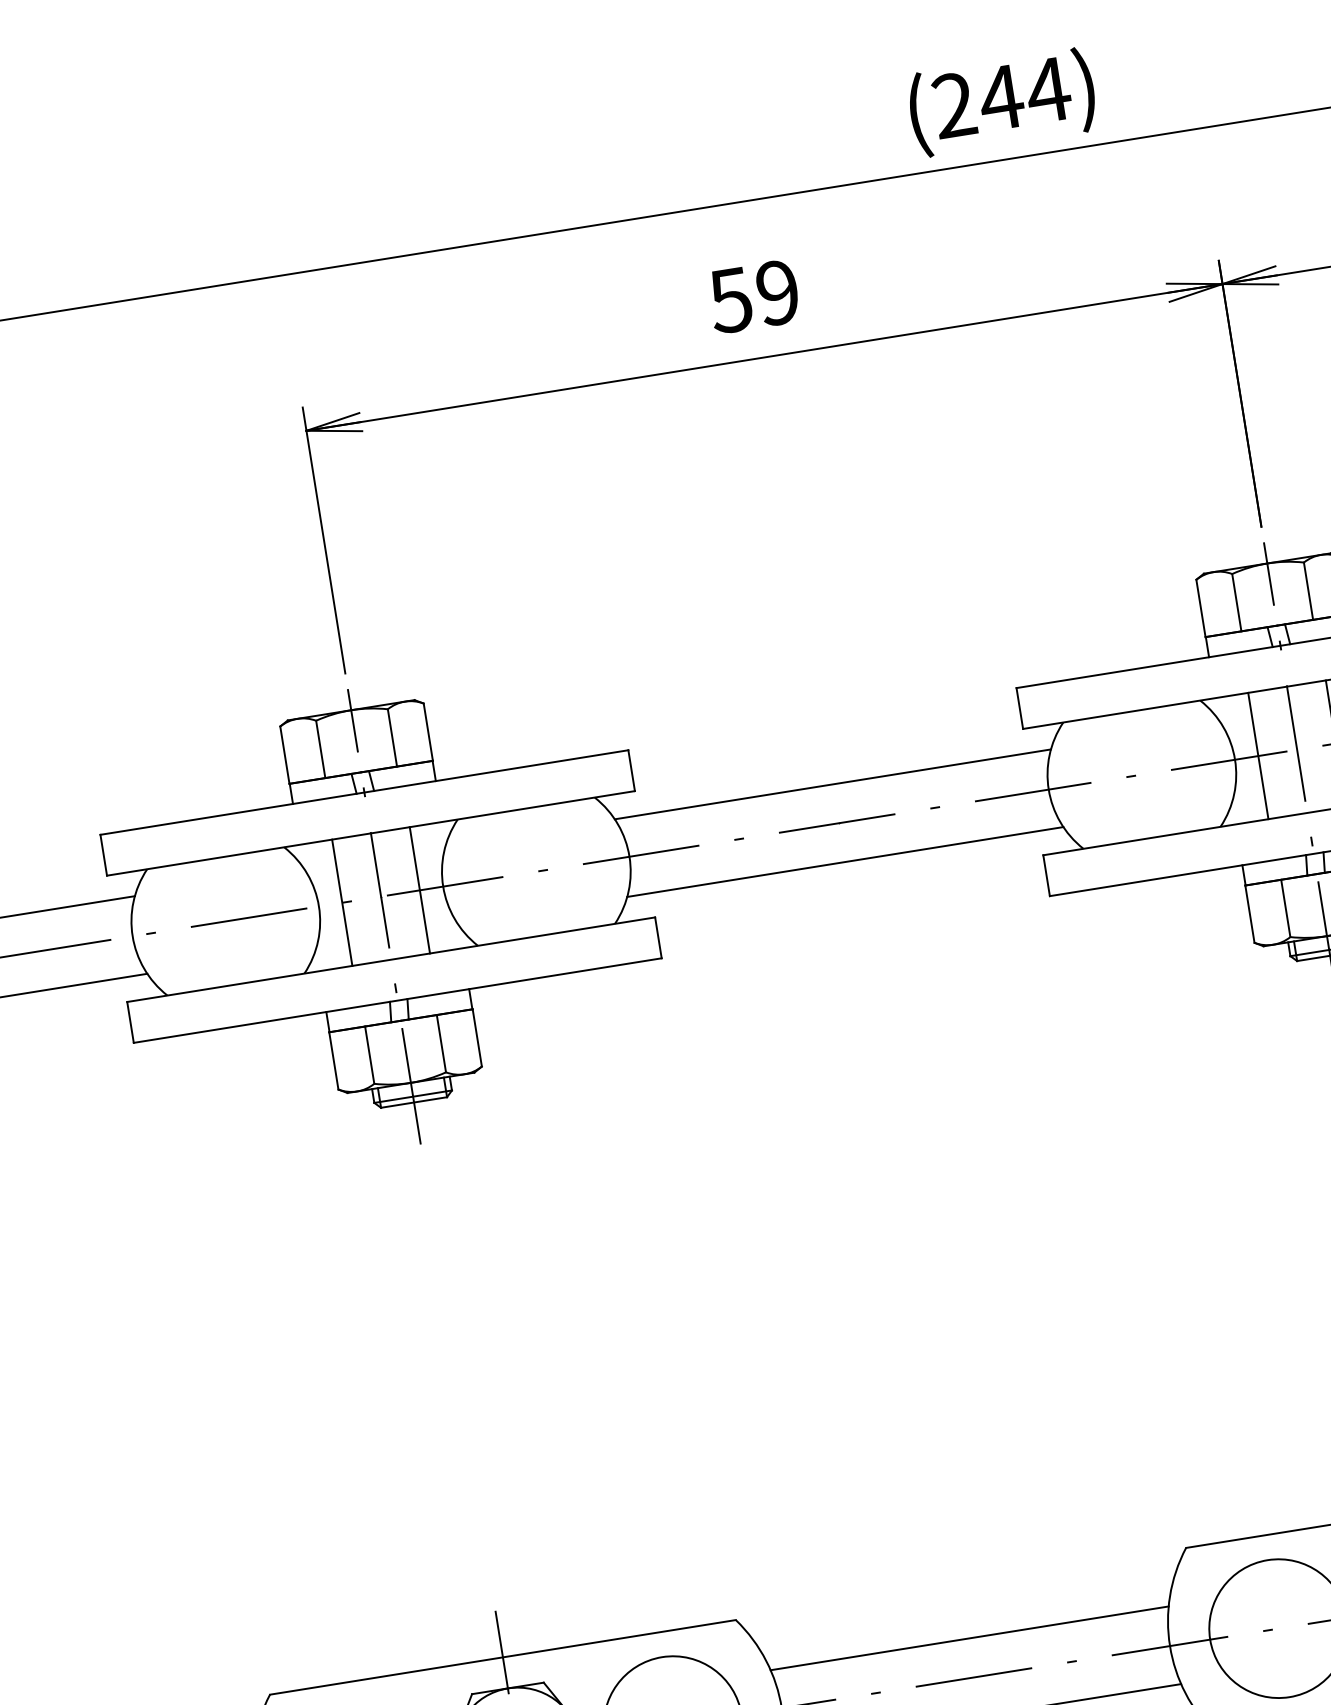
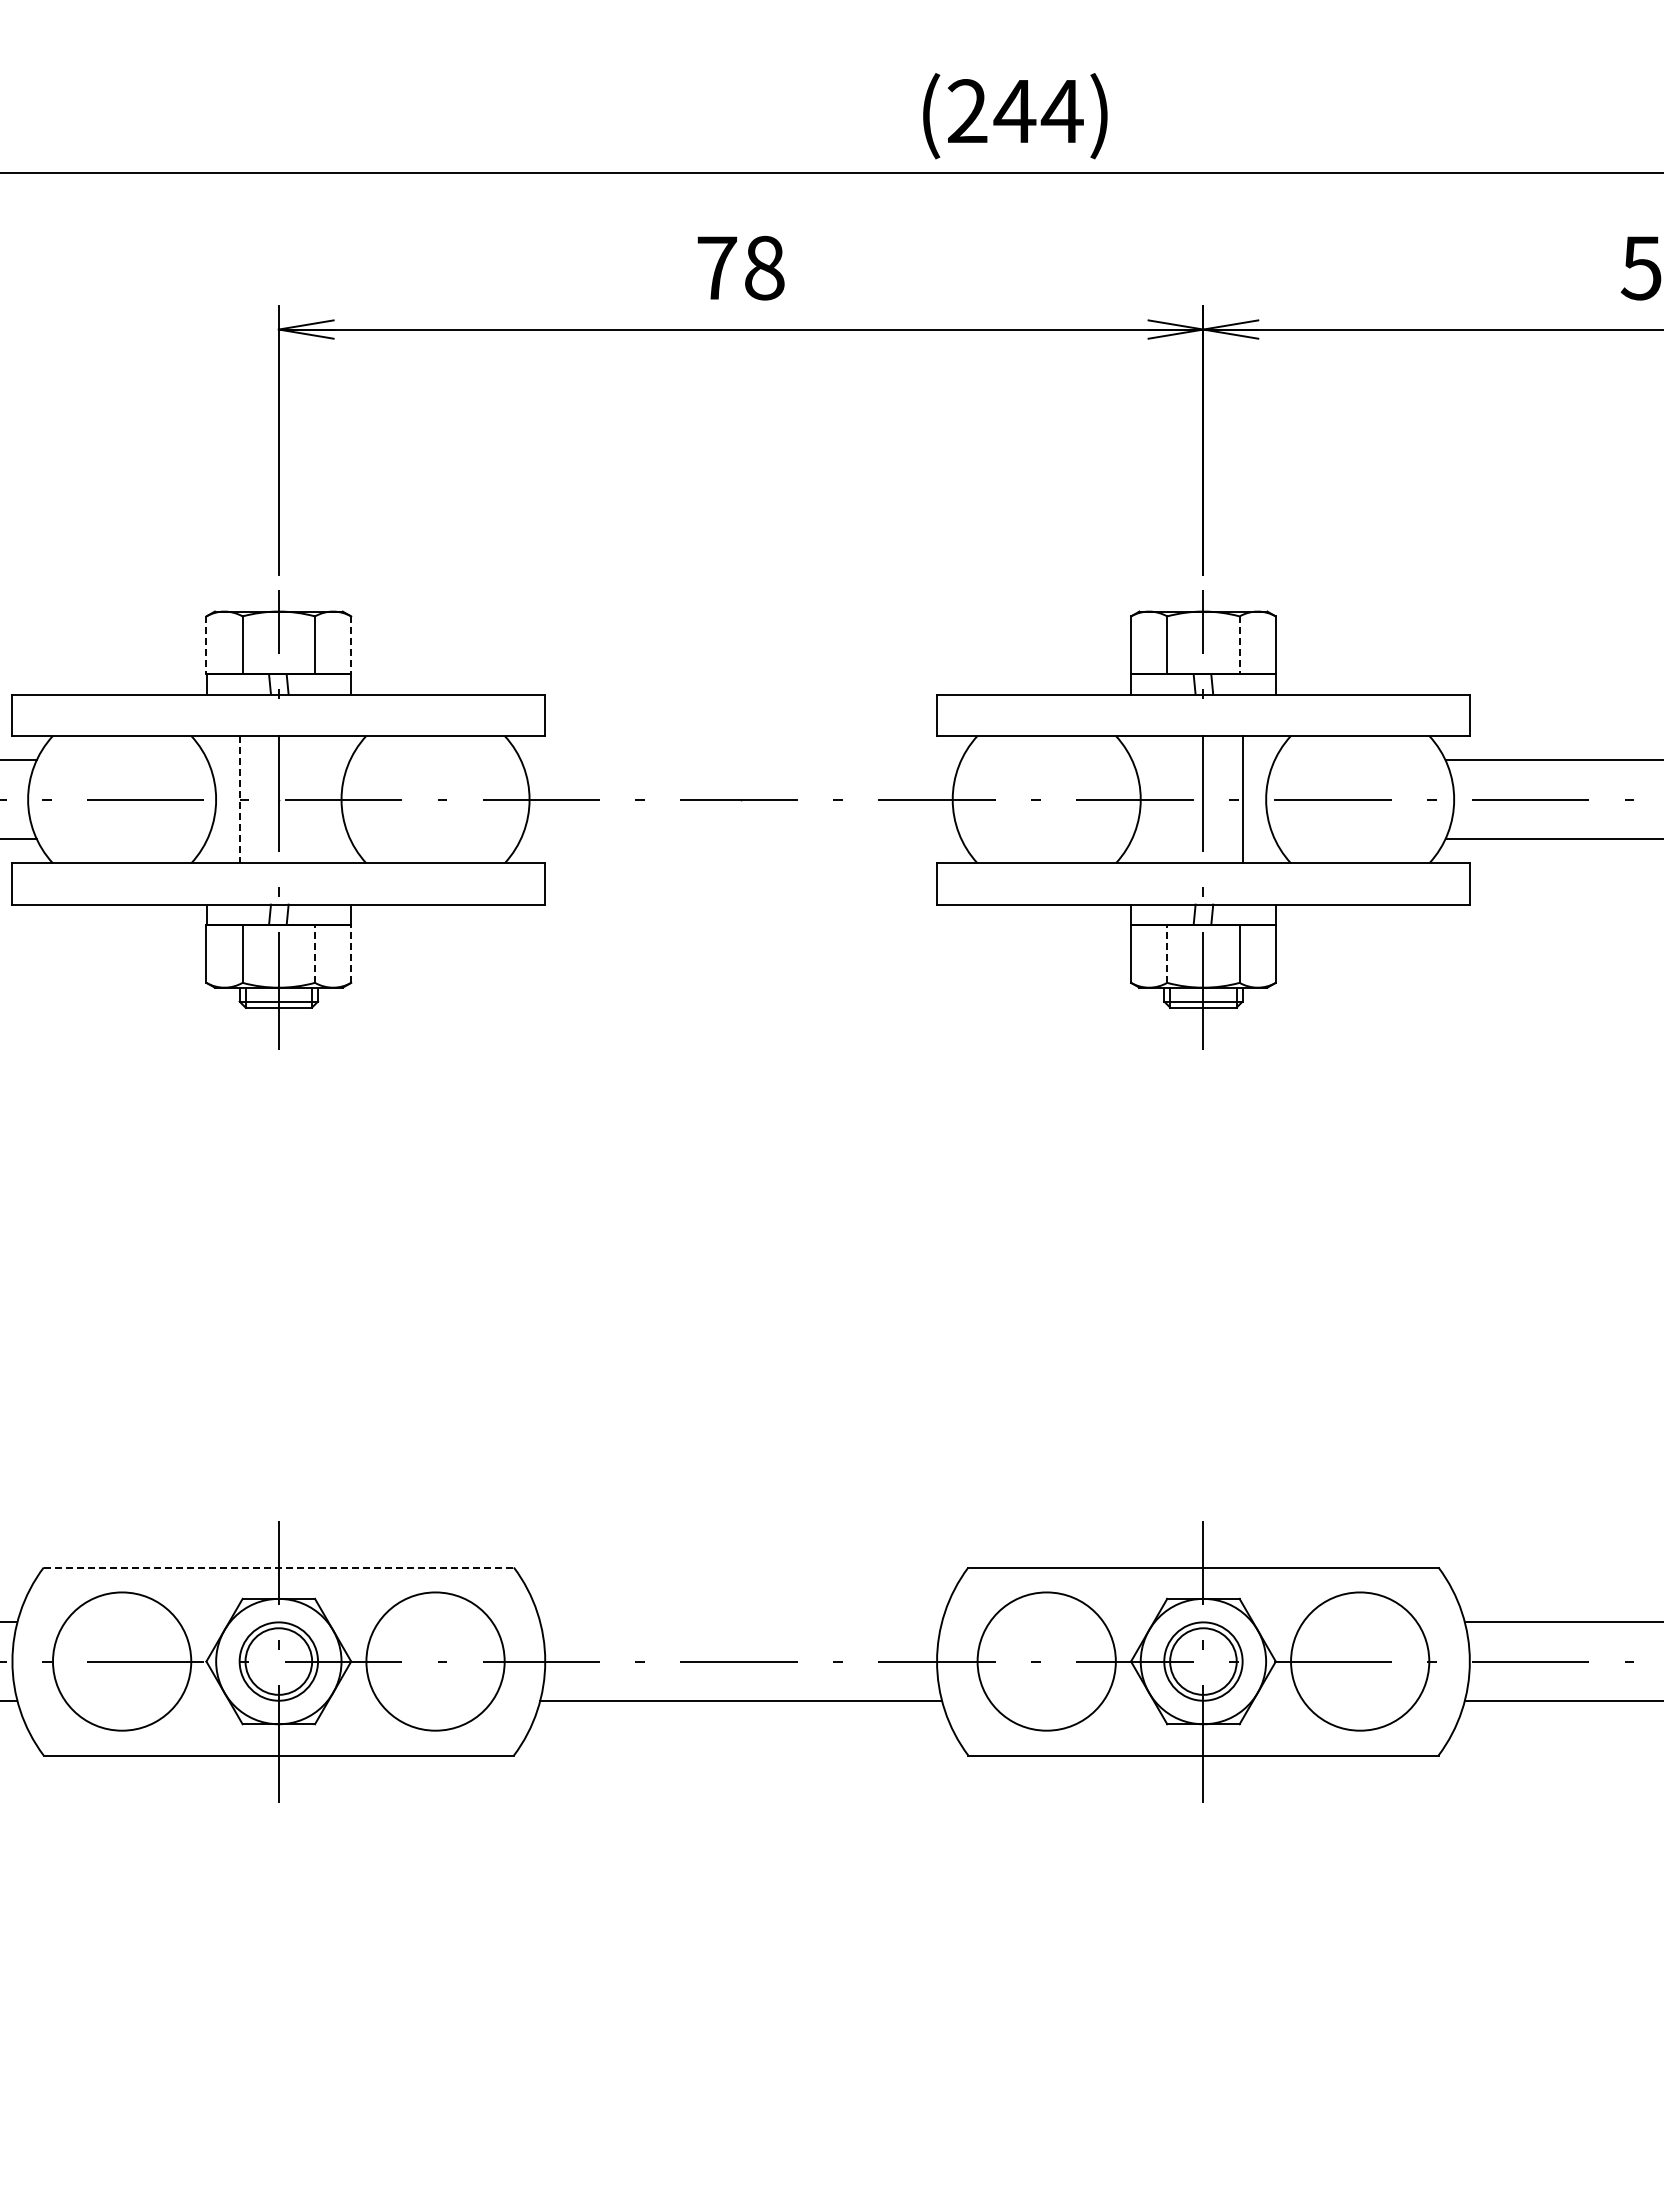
text: (754, 296) -> (740, 267), 59 -> 78
line: (1308, 591) -> (1239, 645), solid -> dashed
line: (428, 732) -> (351, 645), solid -> dashed
line: (284, 755) -> (206, 645), solid -> dashed
line: (1258, 755) -> (1164, 799), removed
line: (833, 784) -> (741, 760), removed
line: (845, 861) -> (741, 838), removed
line: (420, 890) -> (318, 799), removed
line: (342, 902) -> (239, 799), solid -> dashed
line: (1285, 907) -> (1167, 953), solid -> dashed
line: (477, 1037) -> (351, 953), solid -> dashed
line: (441, 1043) -> (315, 953), solid -> dashed
line: (970, 1638) -> (741, 1622), removed
line: (503, 1657) -> (279, 1567), solid -> dashed

